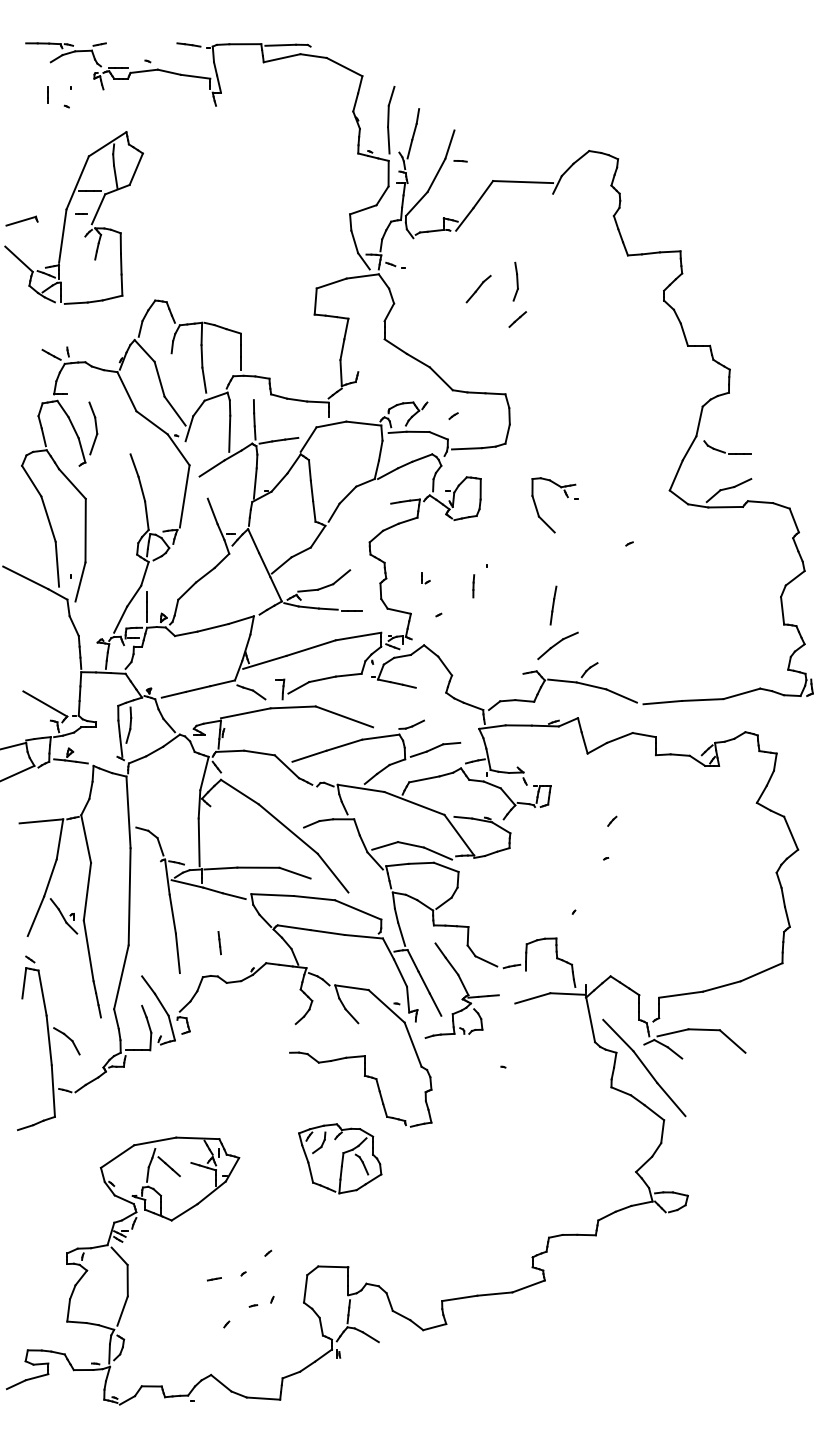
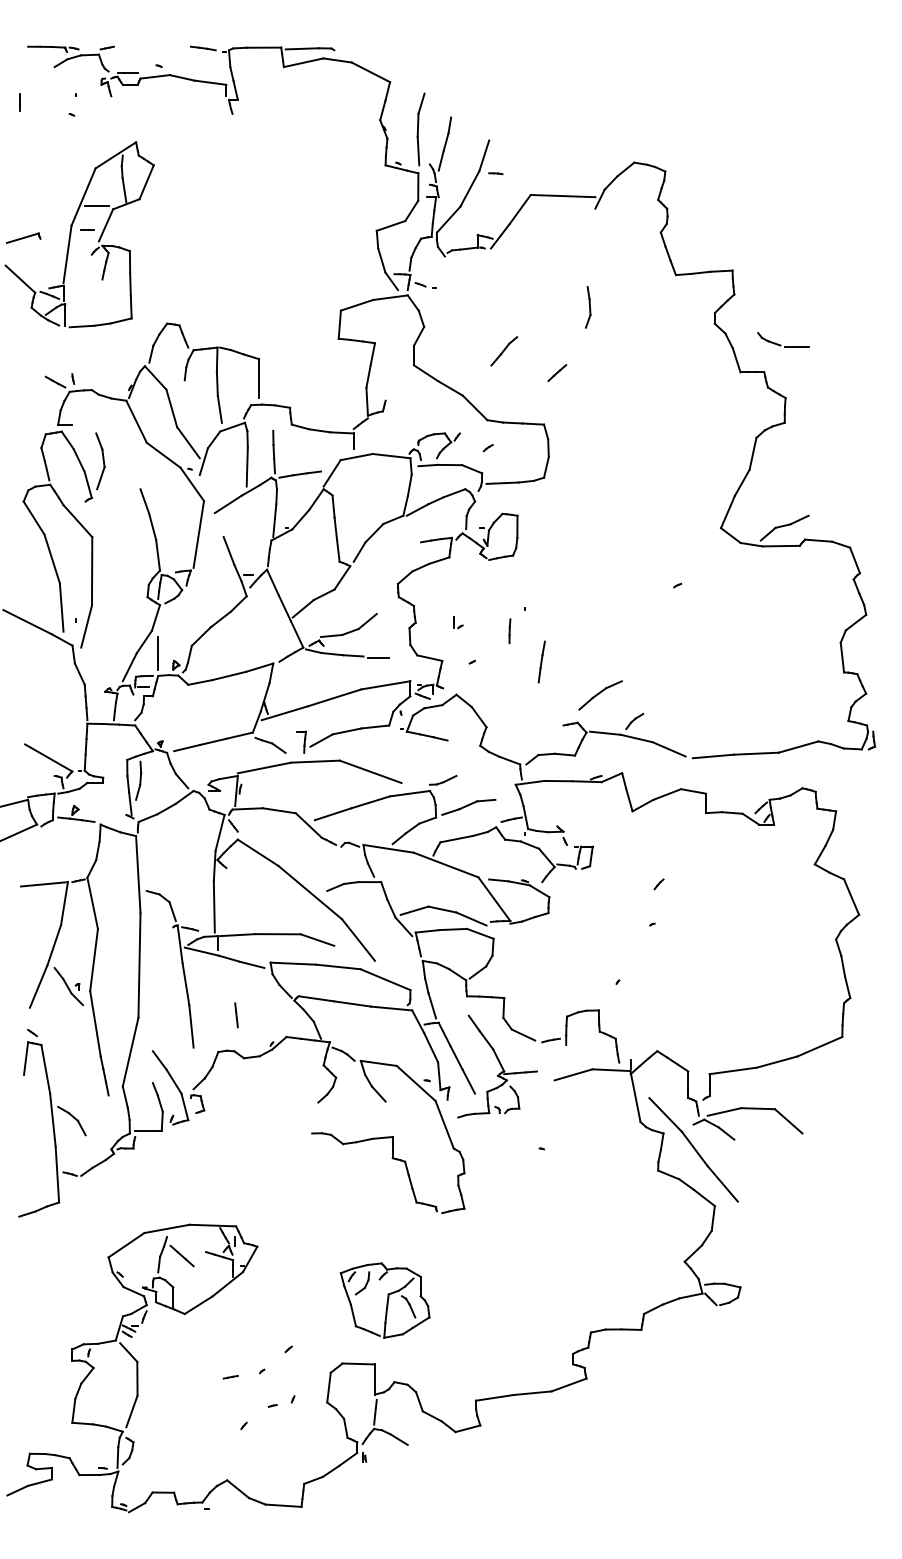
line: (47, 95) -> (19, 102), moved
part: (516, 281) -> (588, 307), moved
part: (478, 289) -> (504, 351), moved
line: (517, 319) -> (557, 373), moved
part: (727, 447) -> (783, 339), moved
part: (566, 496) -> (609, 534), removed
line: (553, 605) -> (541, 661), moved
part: (339, 1158) -> (384, 1300), moved

